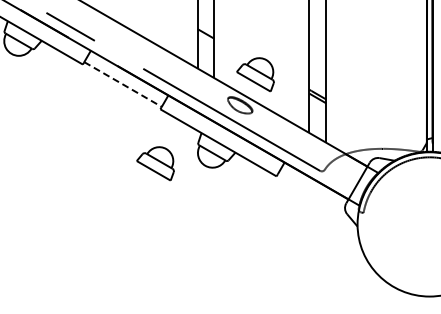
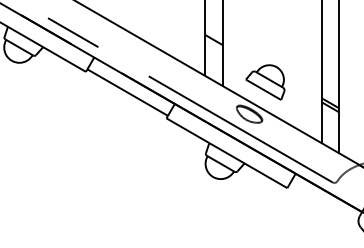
line: (123, 84) -> (128, 92), dashed -> solid
part: (155, 163) -> (161, 174), removed

